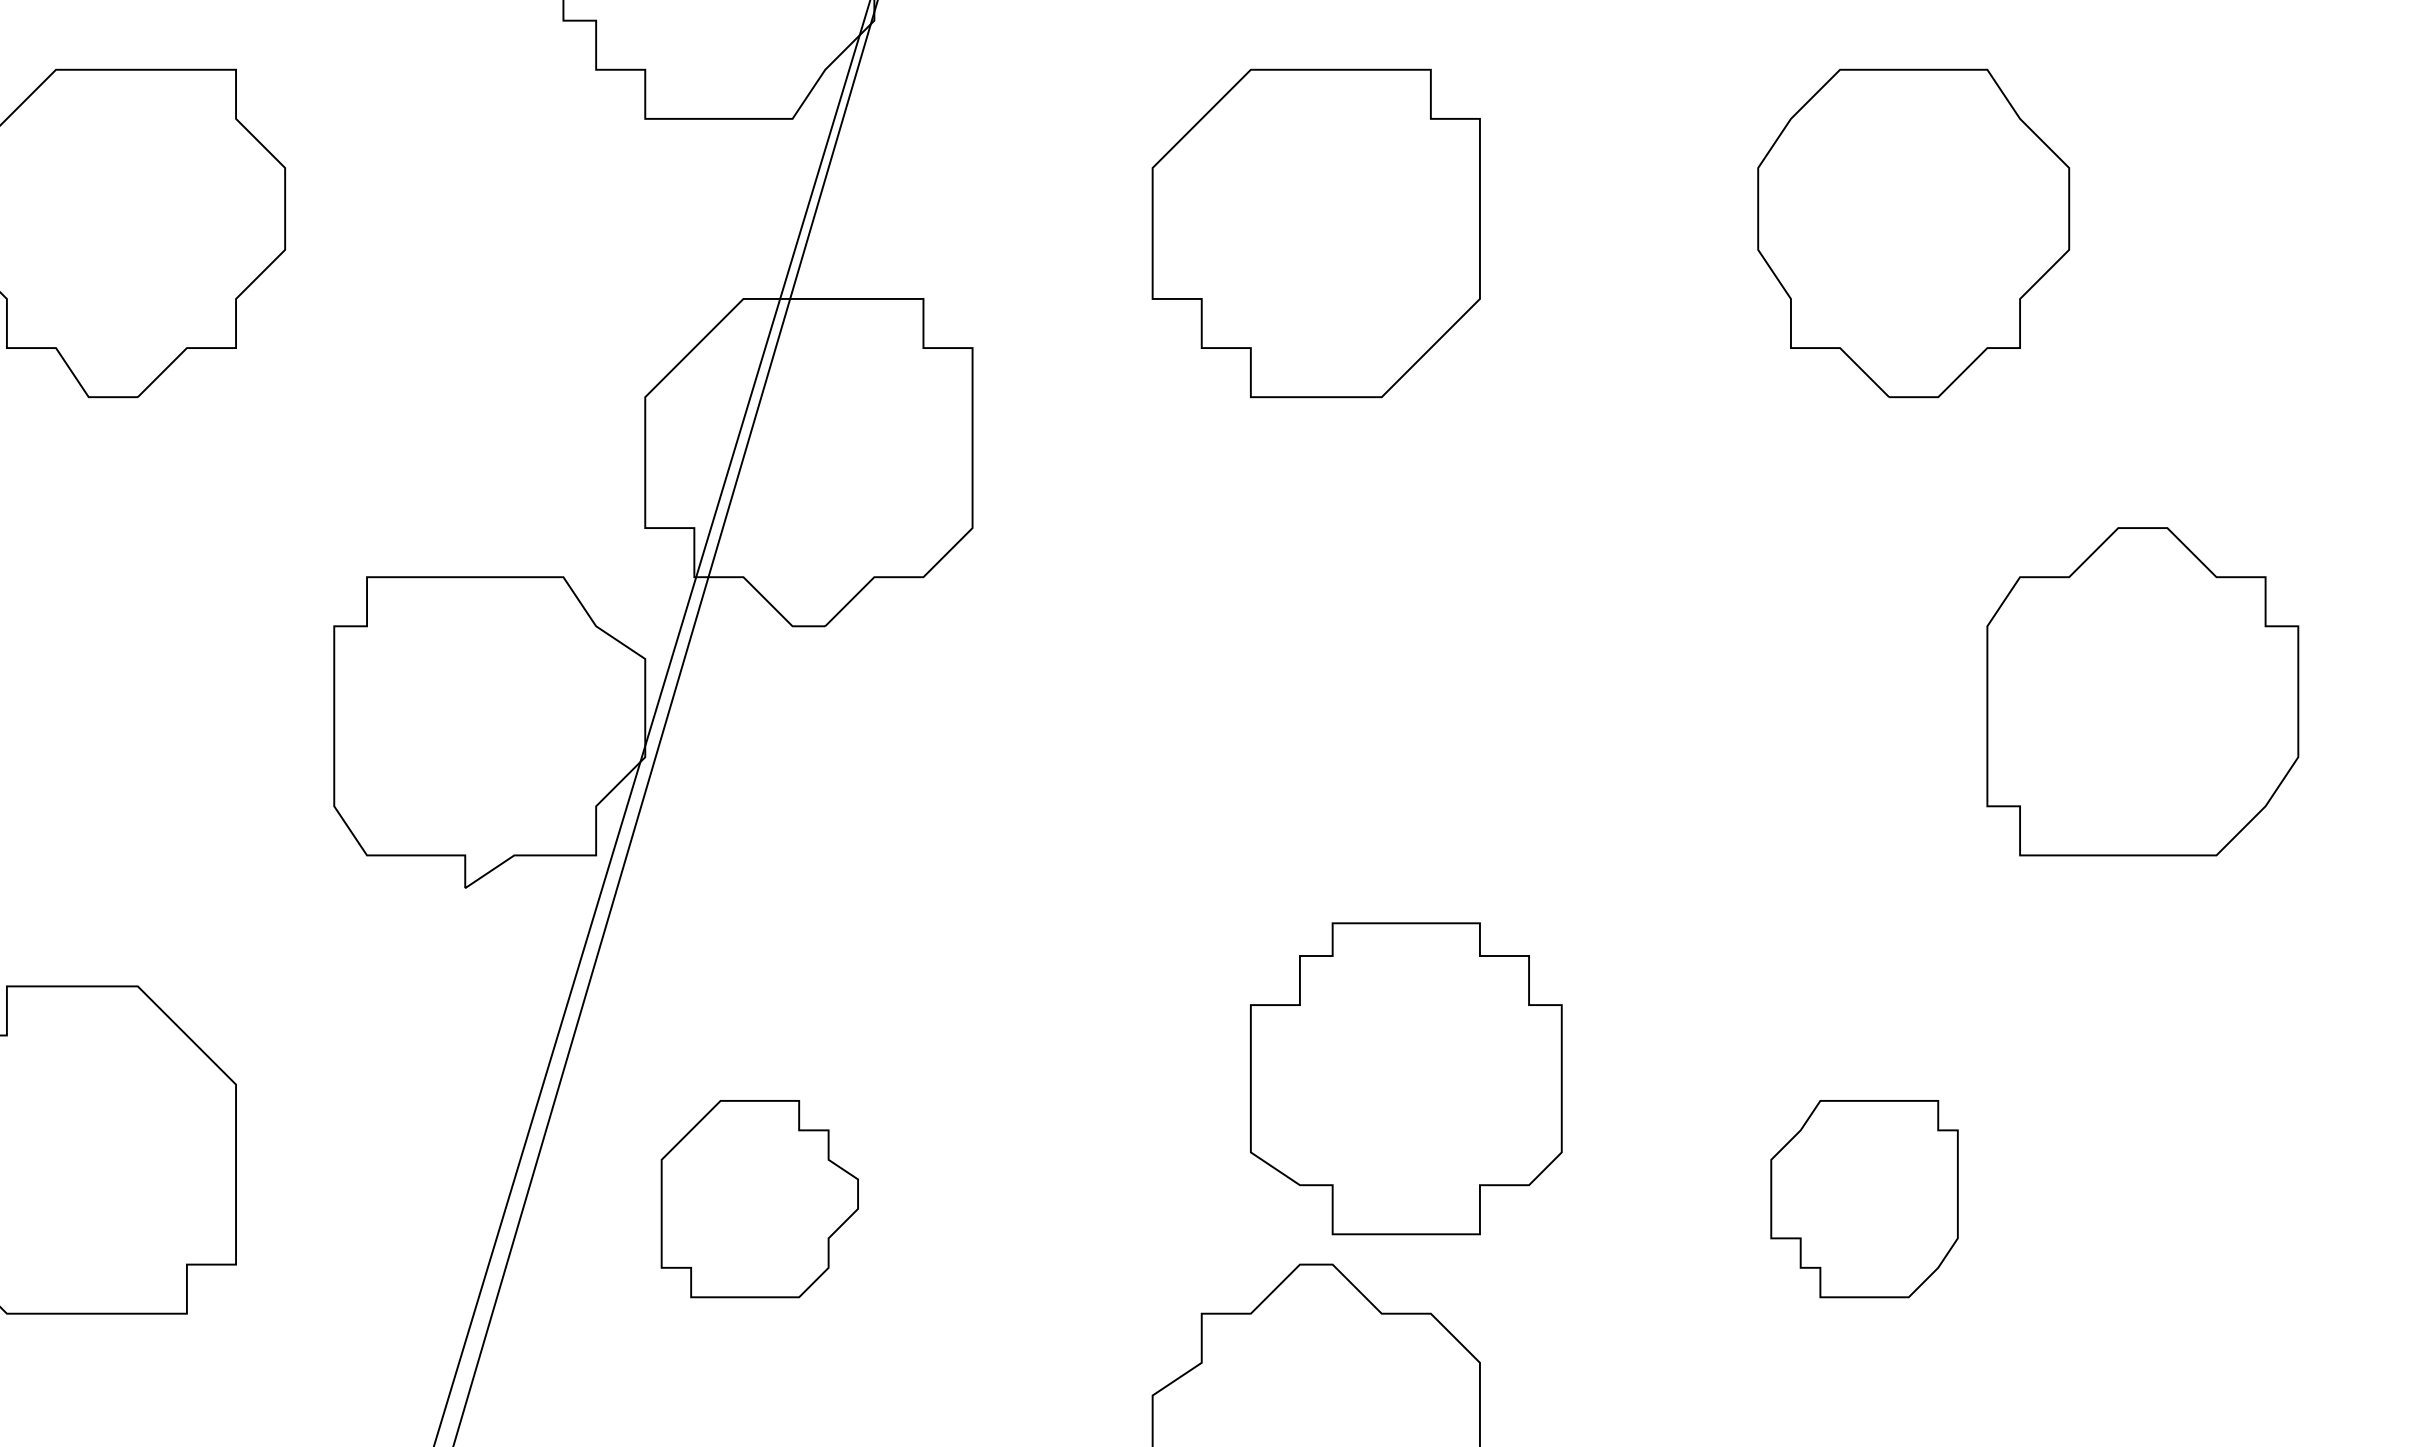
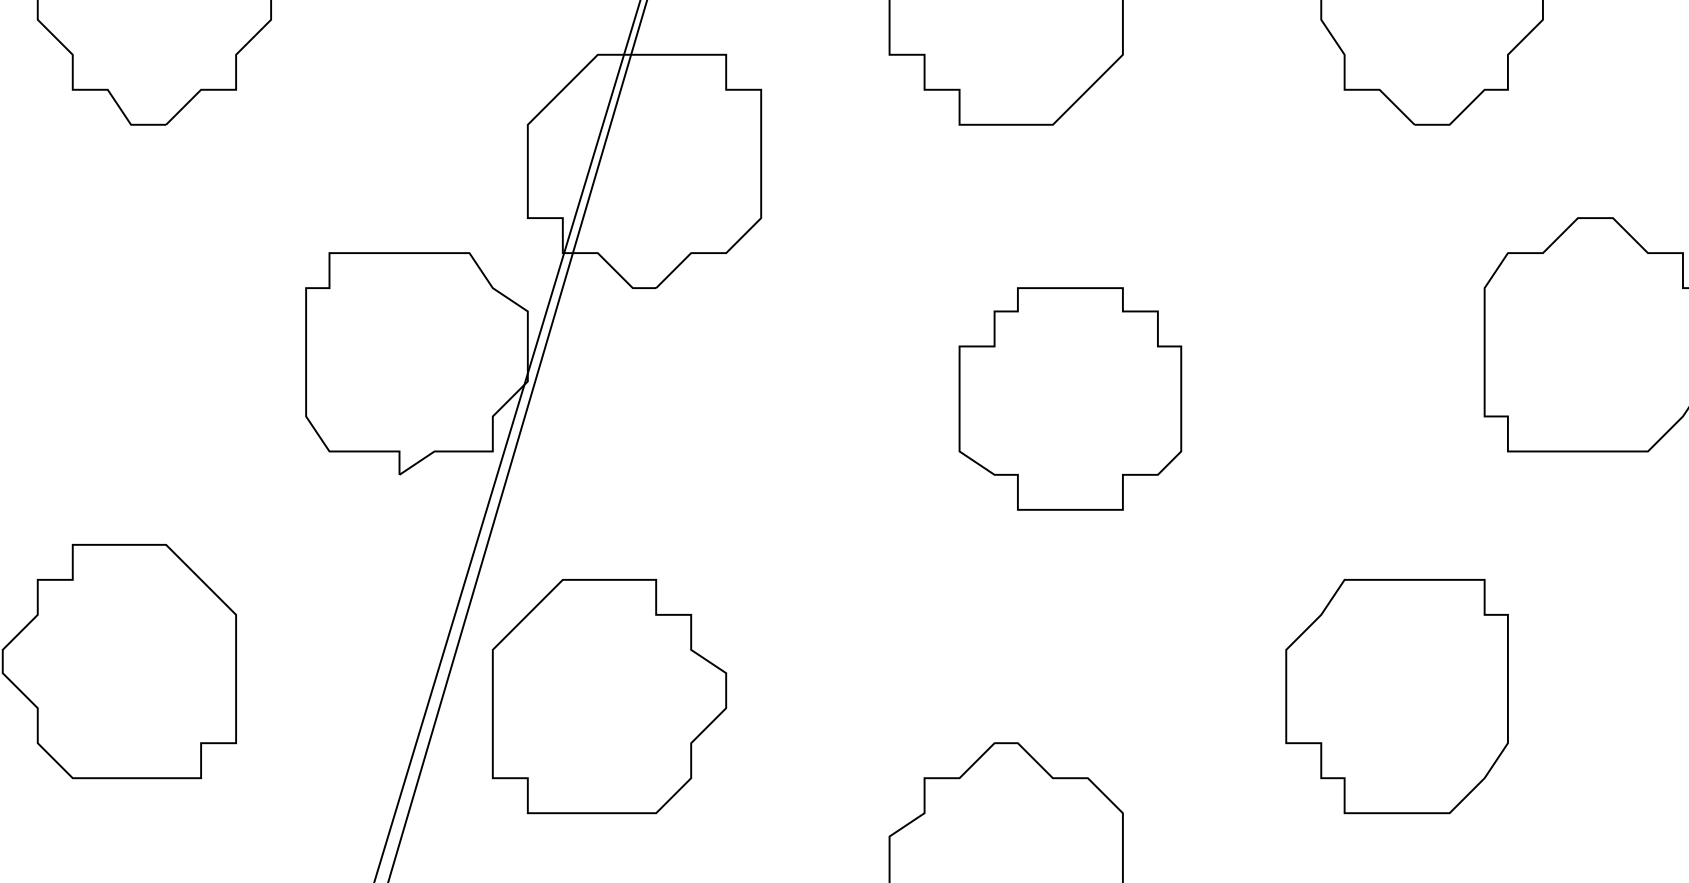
part: (1406, 1078) -> (1070, 398), moved
part: (759, 1198) -> (609, 696), size x1.67
part: (1864, 1198) -> (1397, 696), size x1.67

